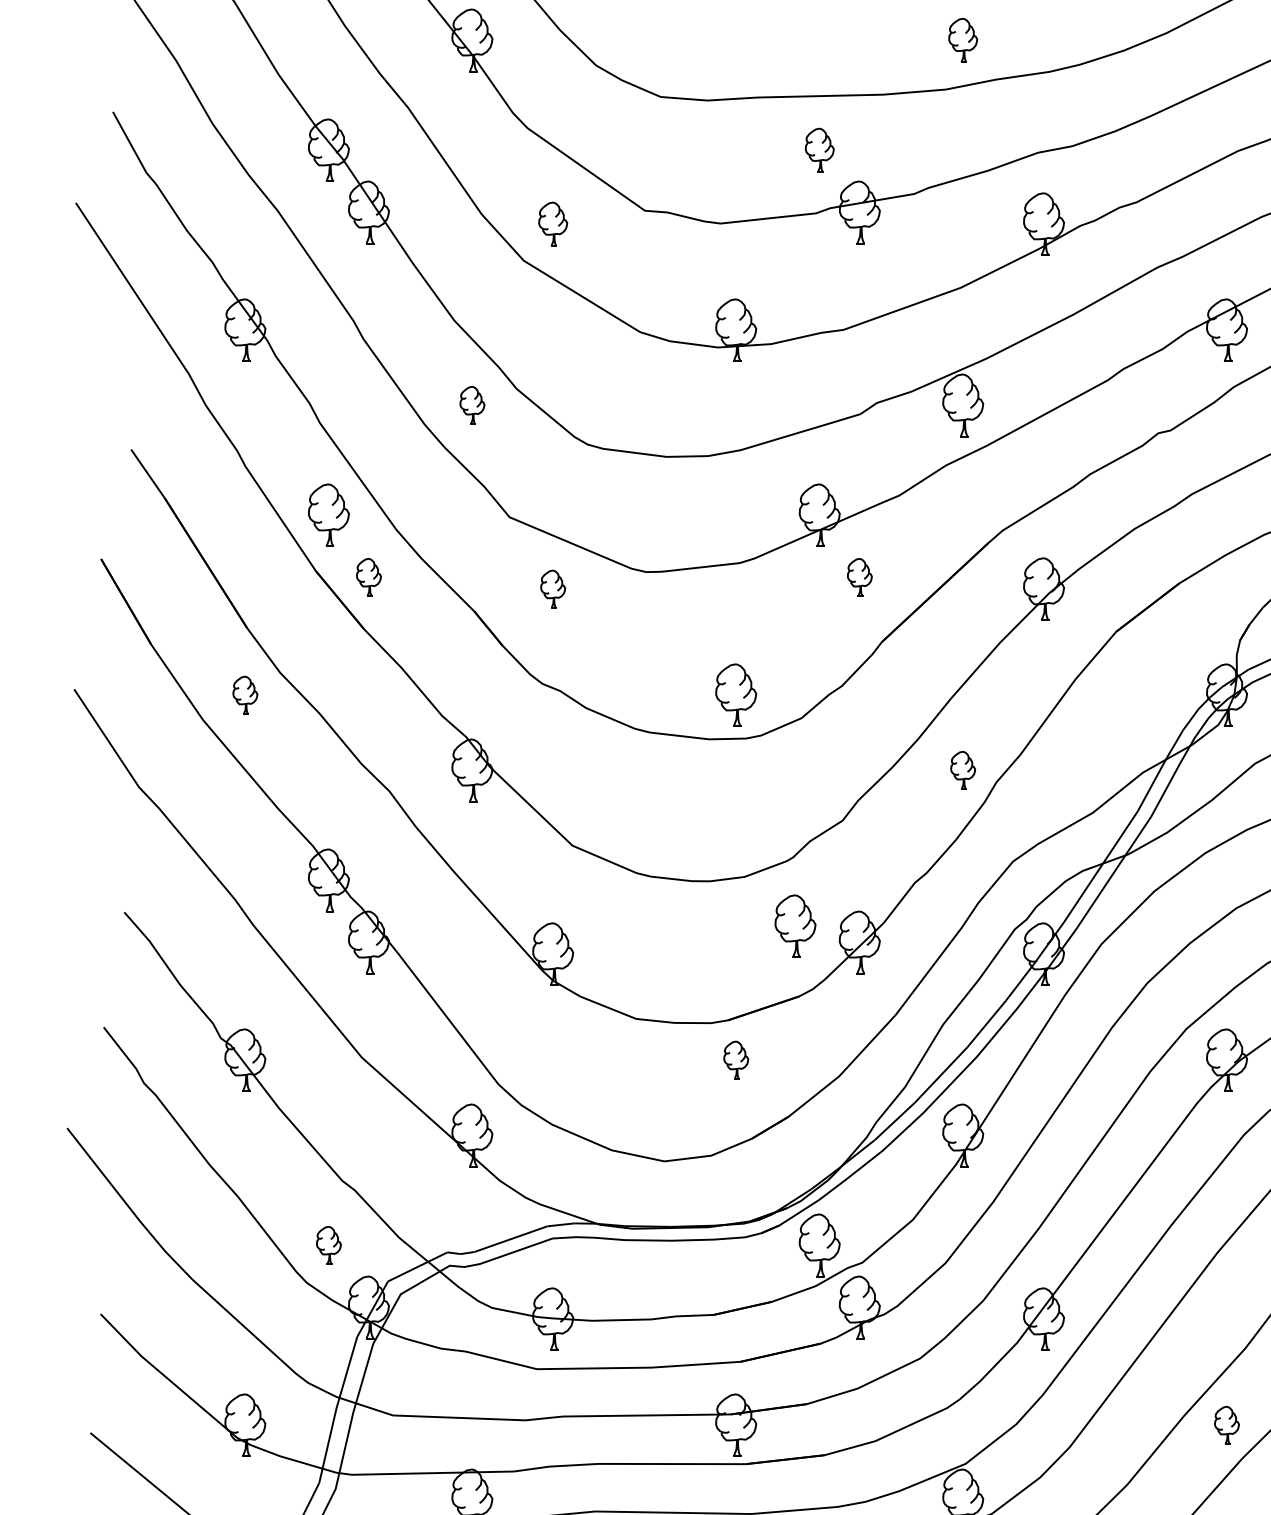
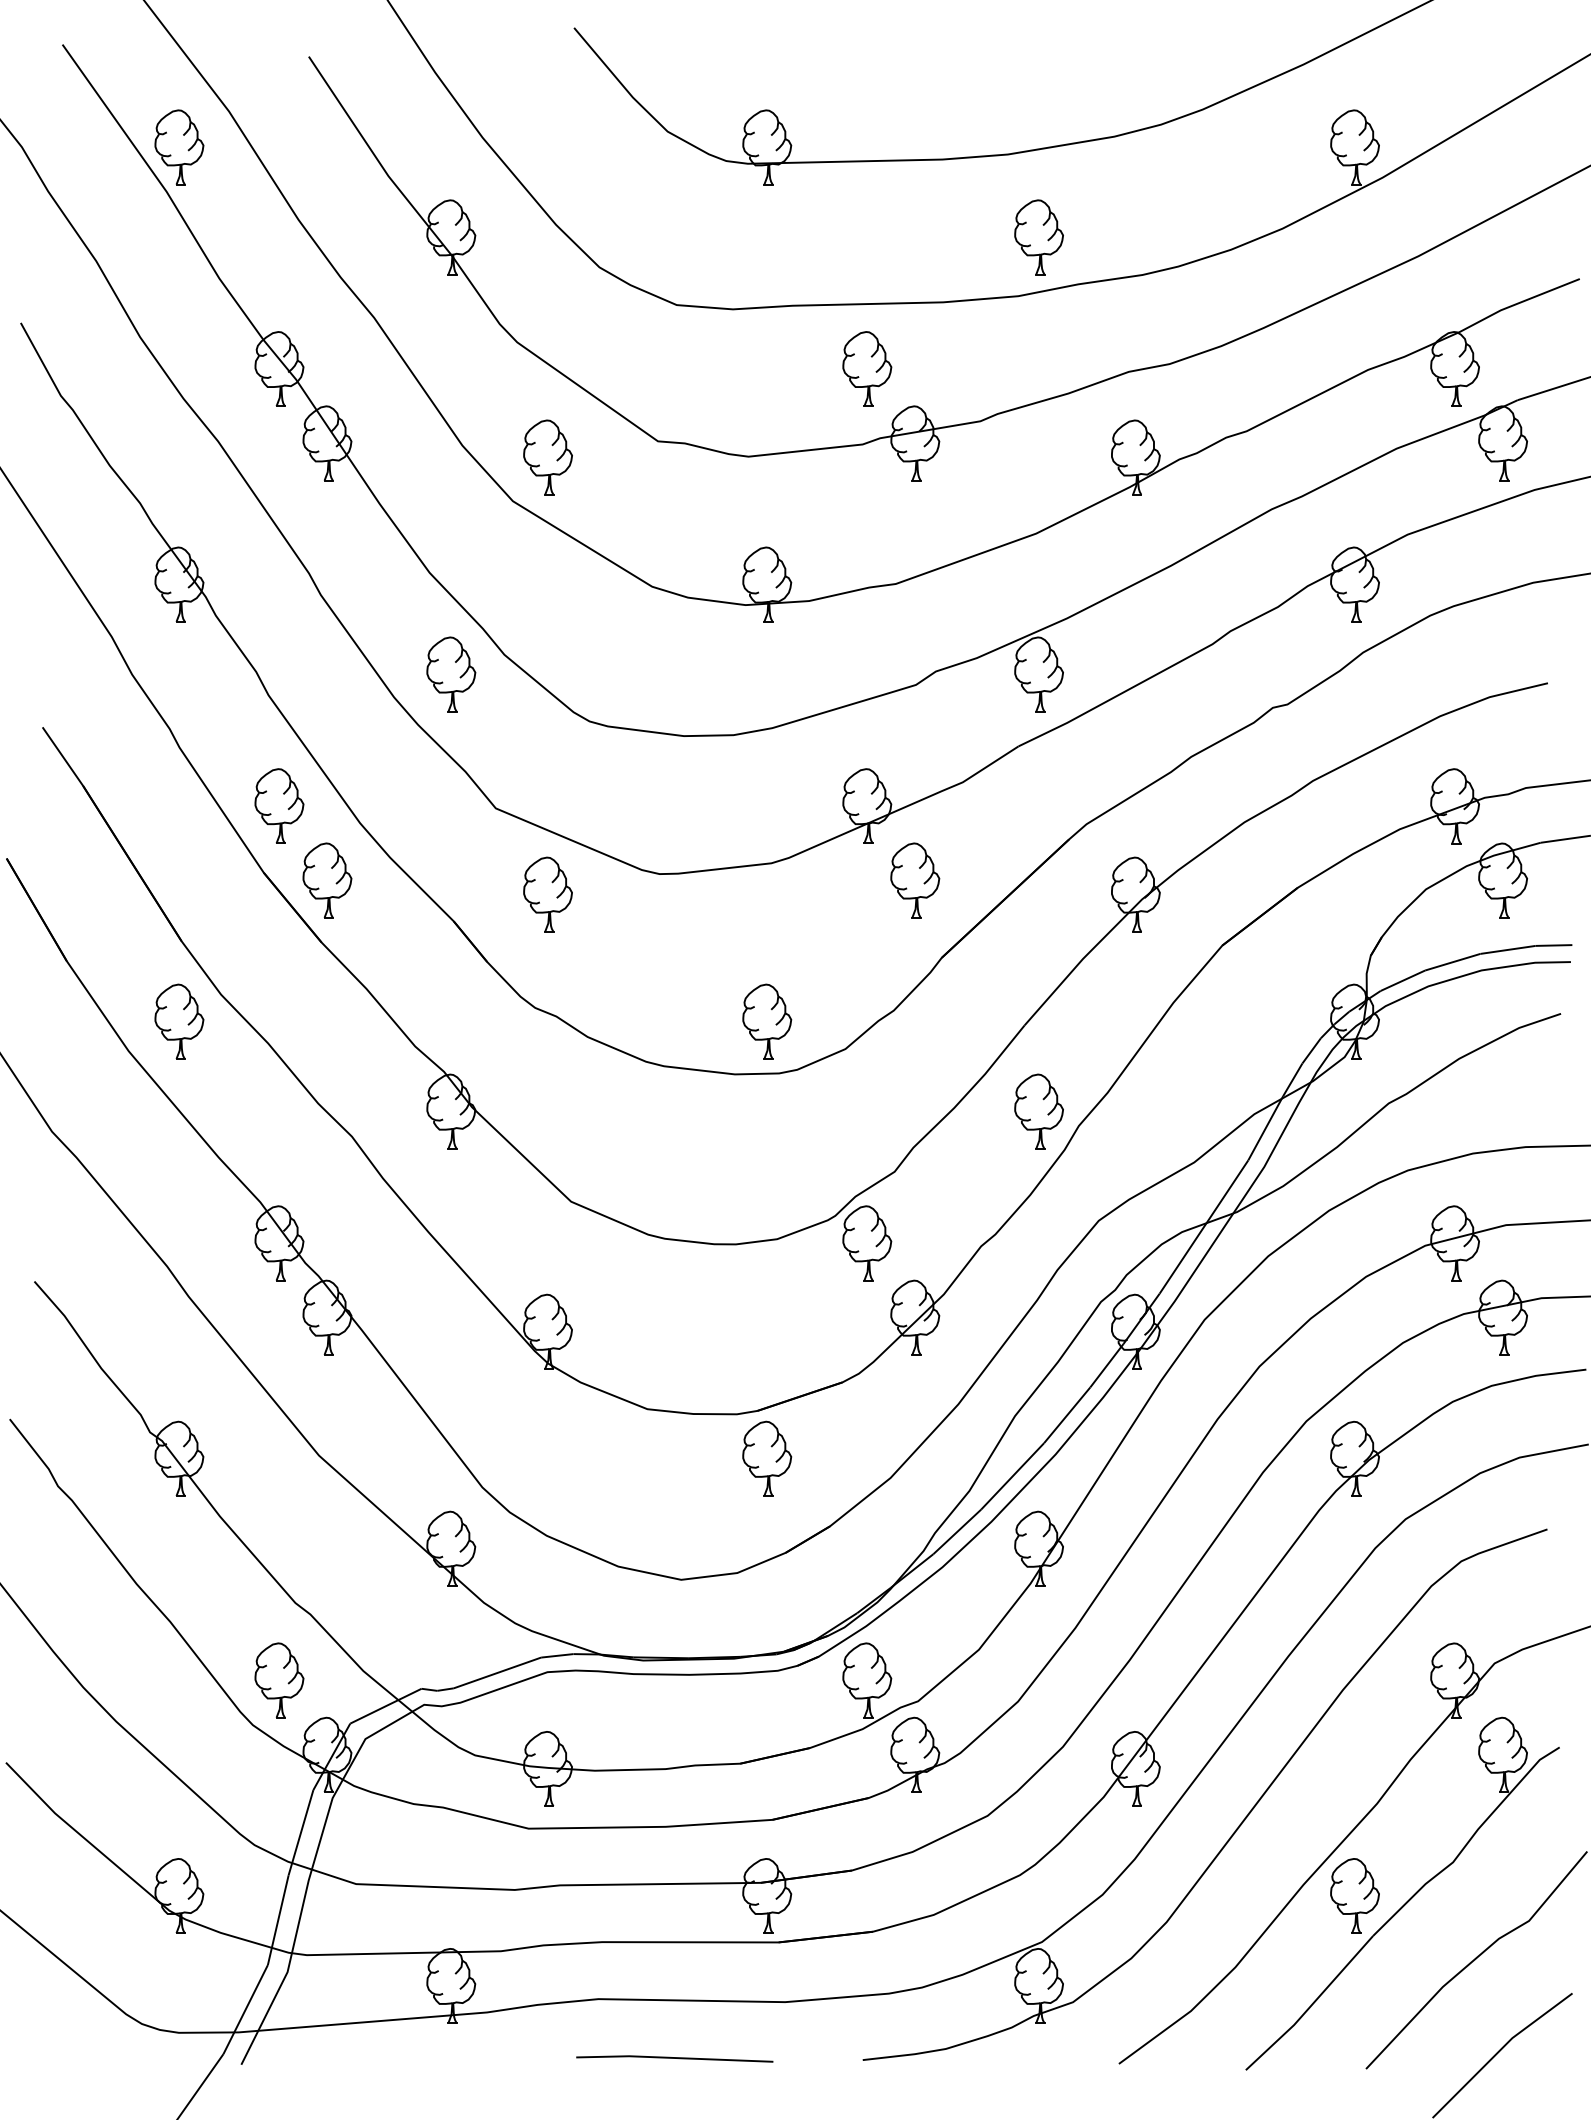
part: (962, 40) -> (1038, 237), size x1.43
part: (819, 149) -> (867, 368), size x1.43
part: (552, 224) -> (547, 457), size x1.43
part: (472, 405) -> (451, 674), size x1.67
part: (369, 577) -> (327, 880), size x1.67
part: (860, 577) -> (915, 880), size x1.67
part: (552, 589) -> (547, 894), size x1.67
part: (245, 695) -> (179, 1021), size x1.67
part: (962, 770) -> (1038, 1111), size x1.67
part: (795, 926) -> (867, 1243), moved
part: (736, 1060) -> (767, 1458), size x1.67
part: (328, 1245) -> (279, 1680), size x1.67
part: (1226, 1424) -> (1354, 1895), size x1.67

